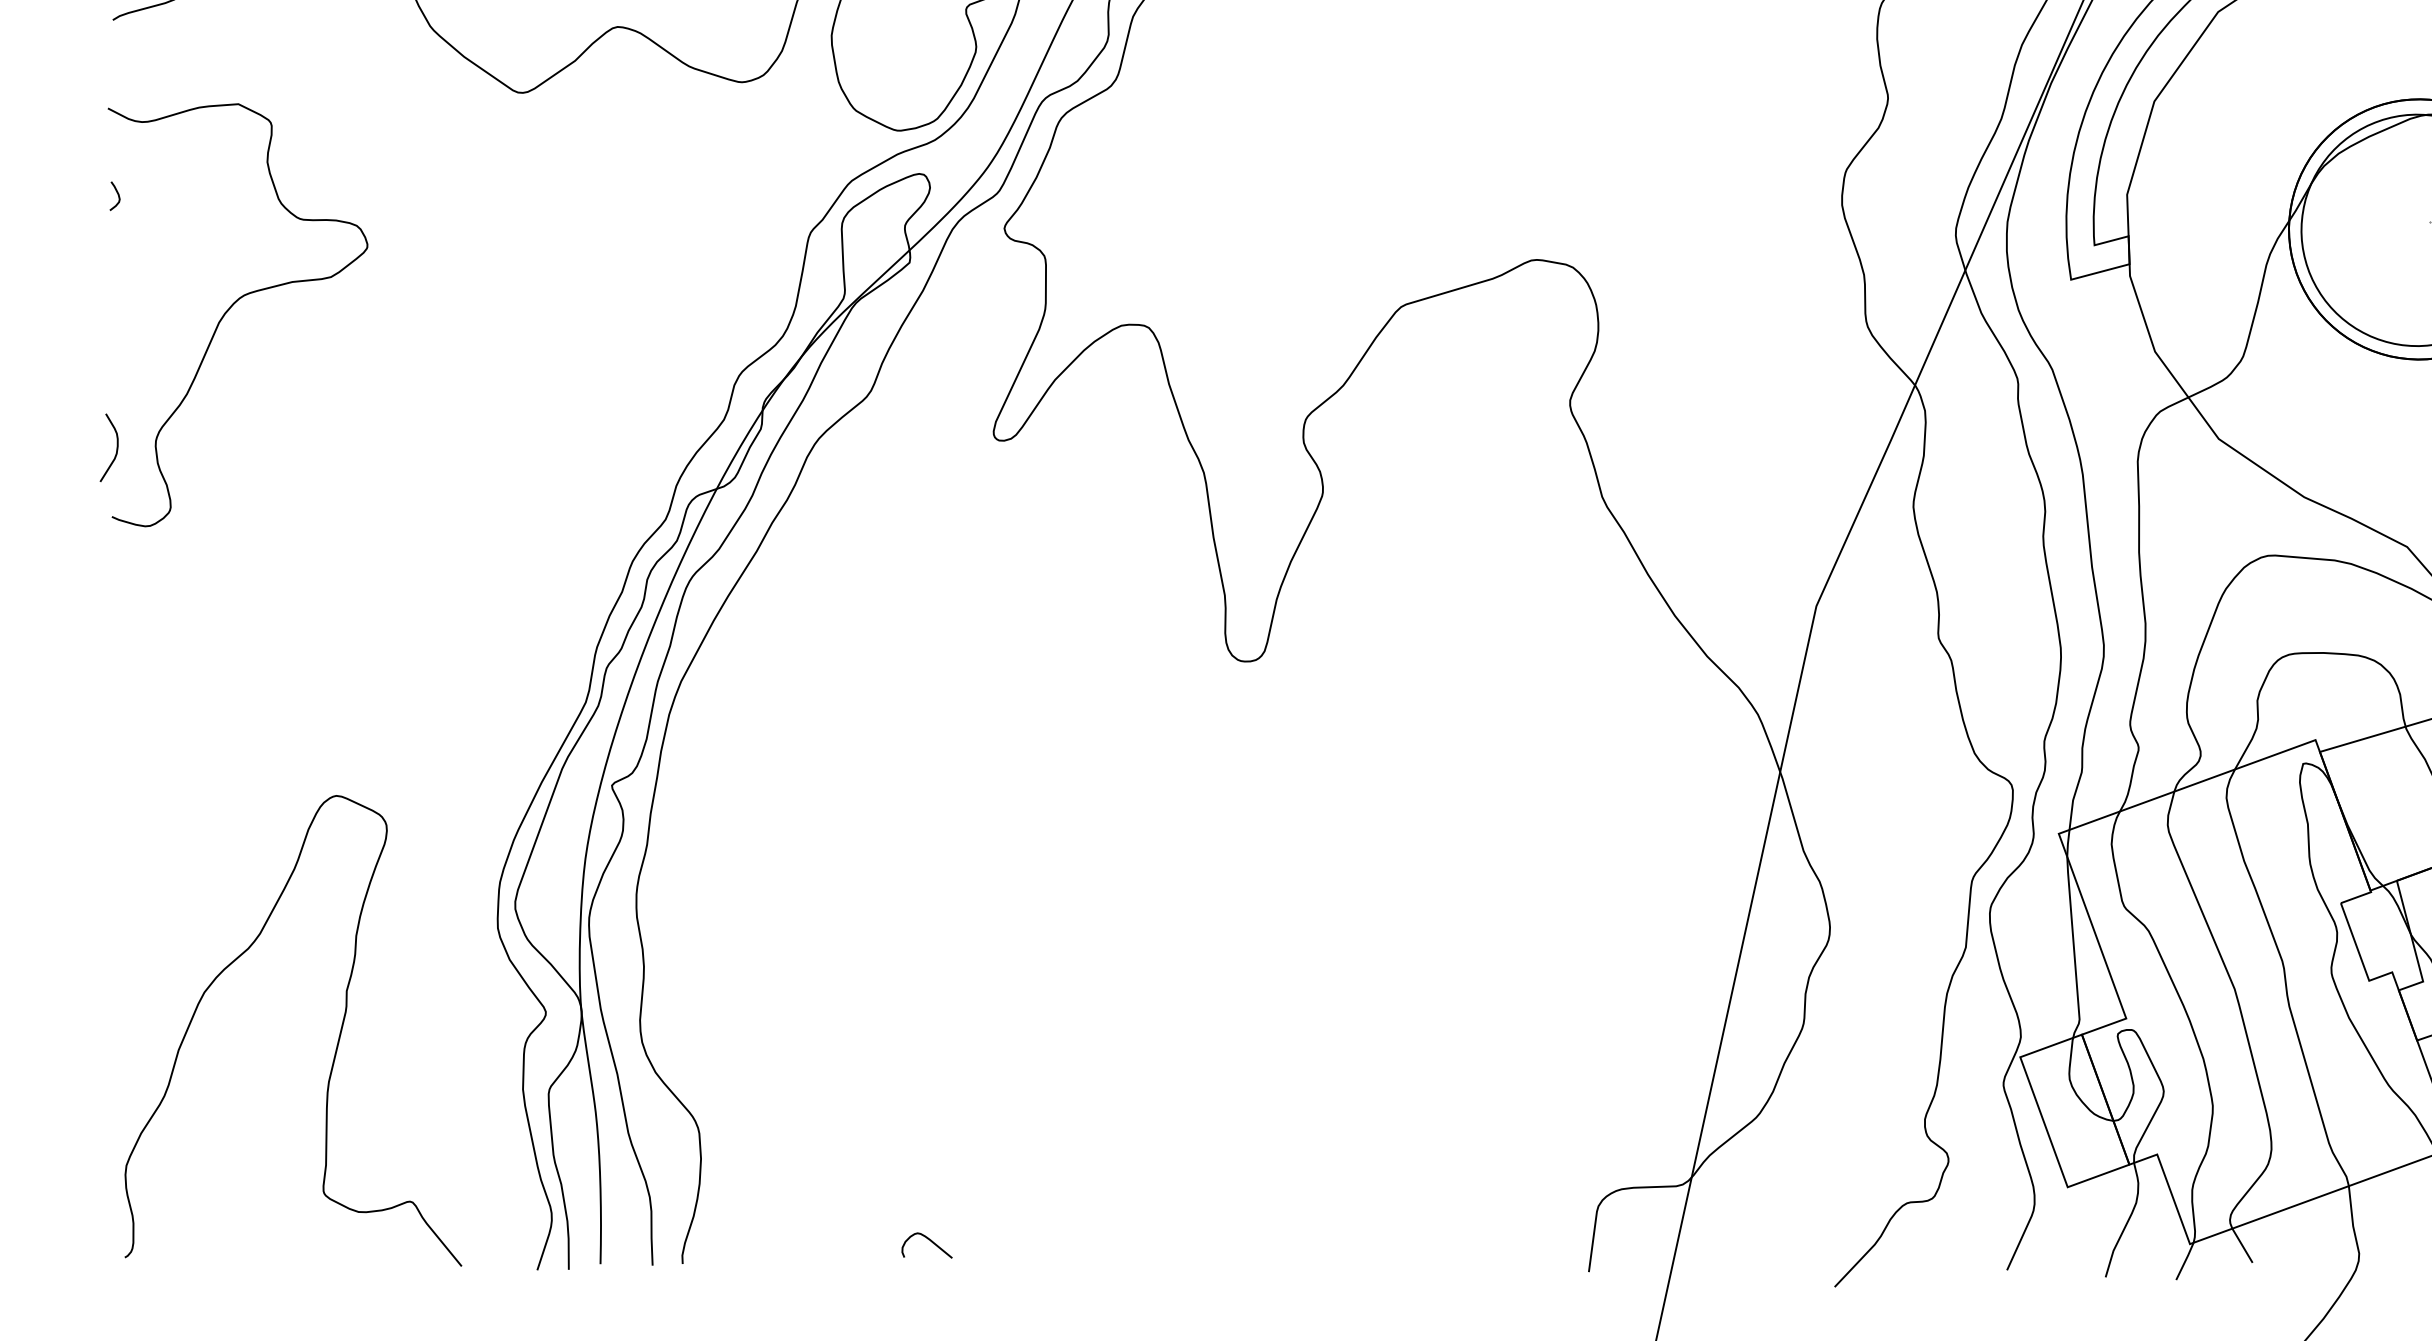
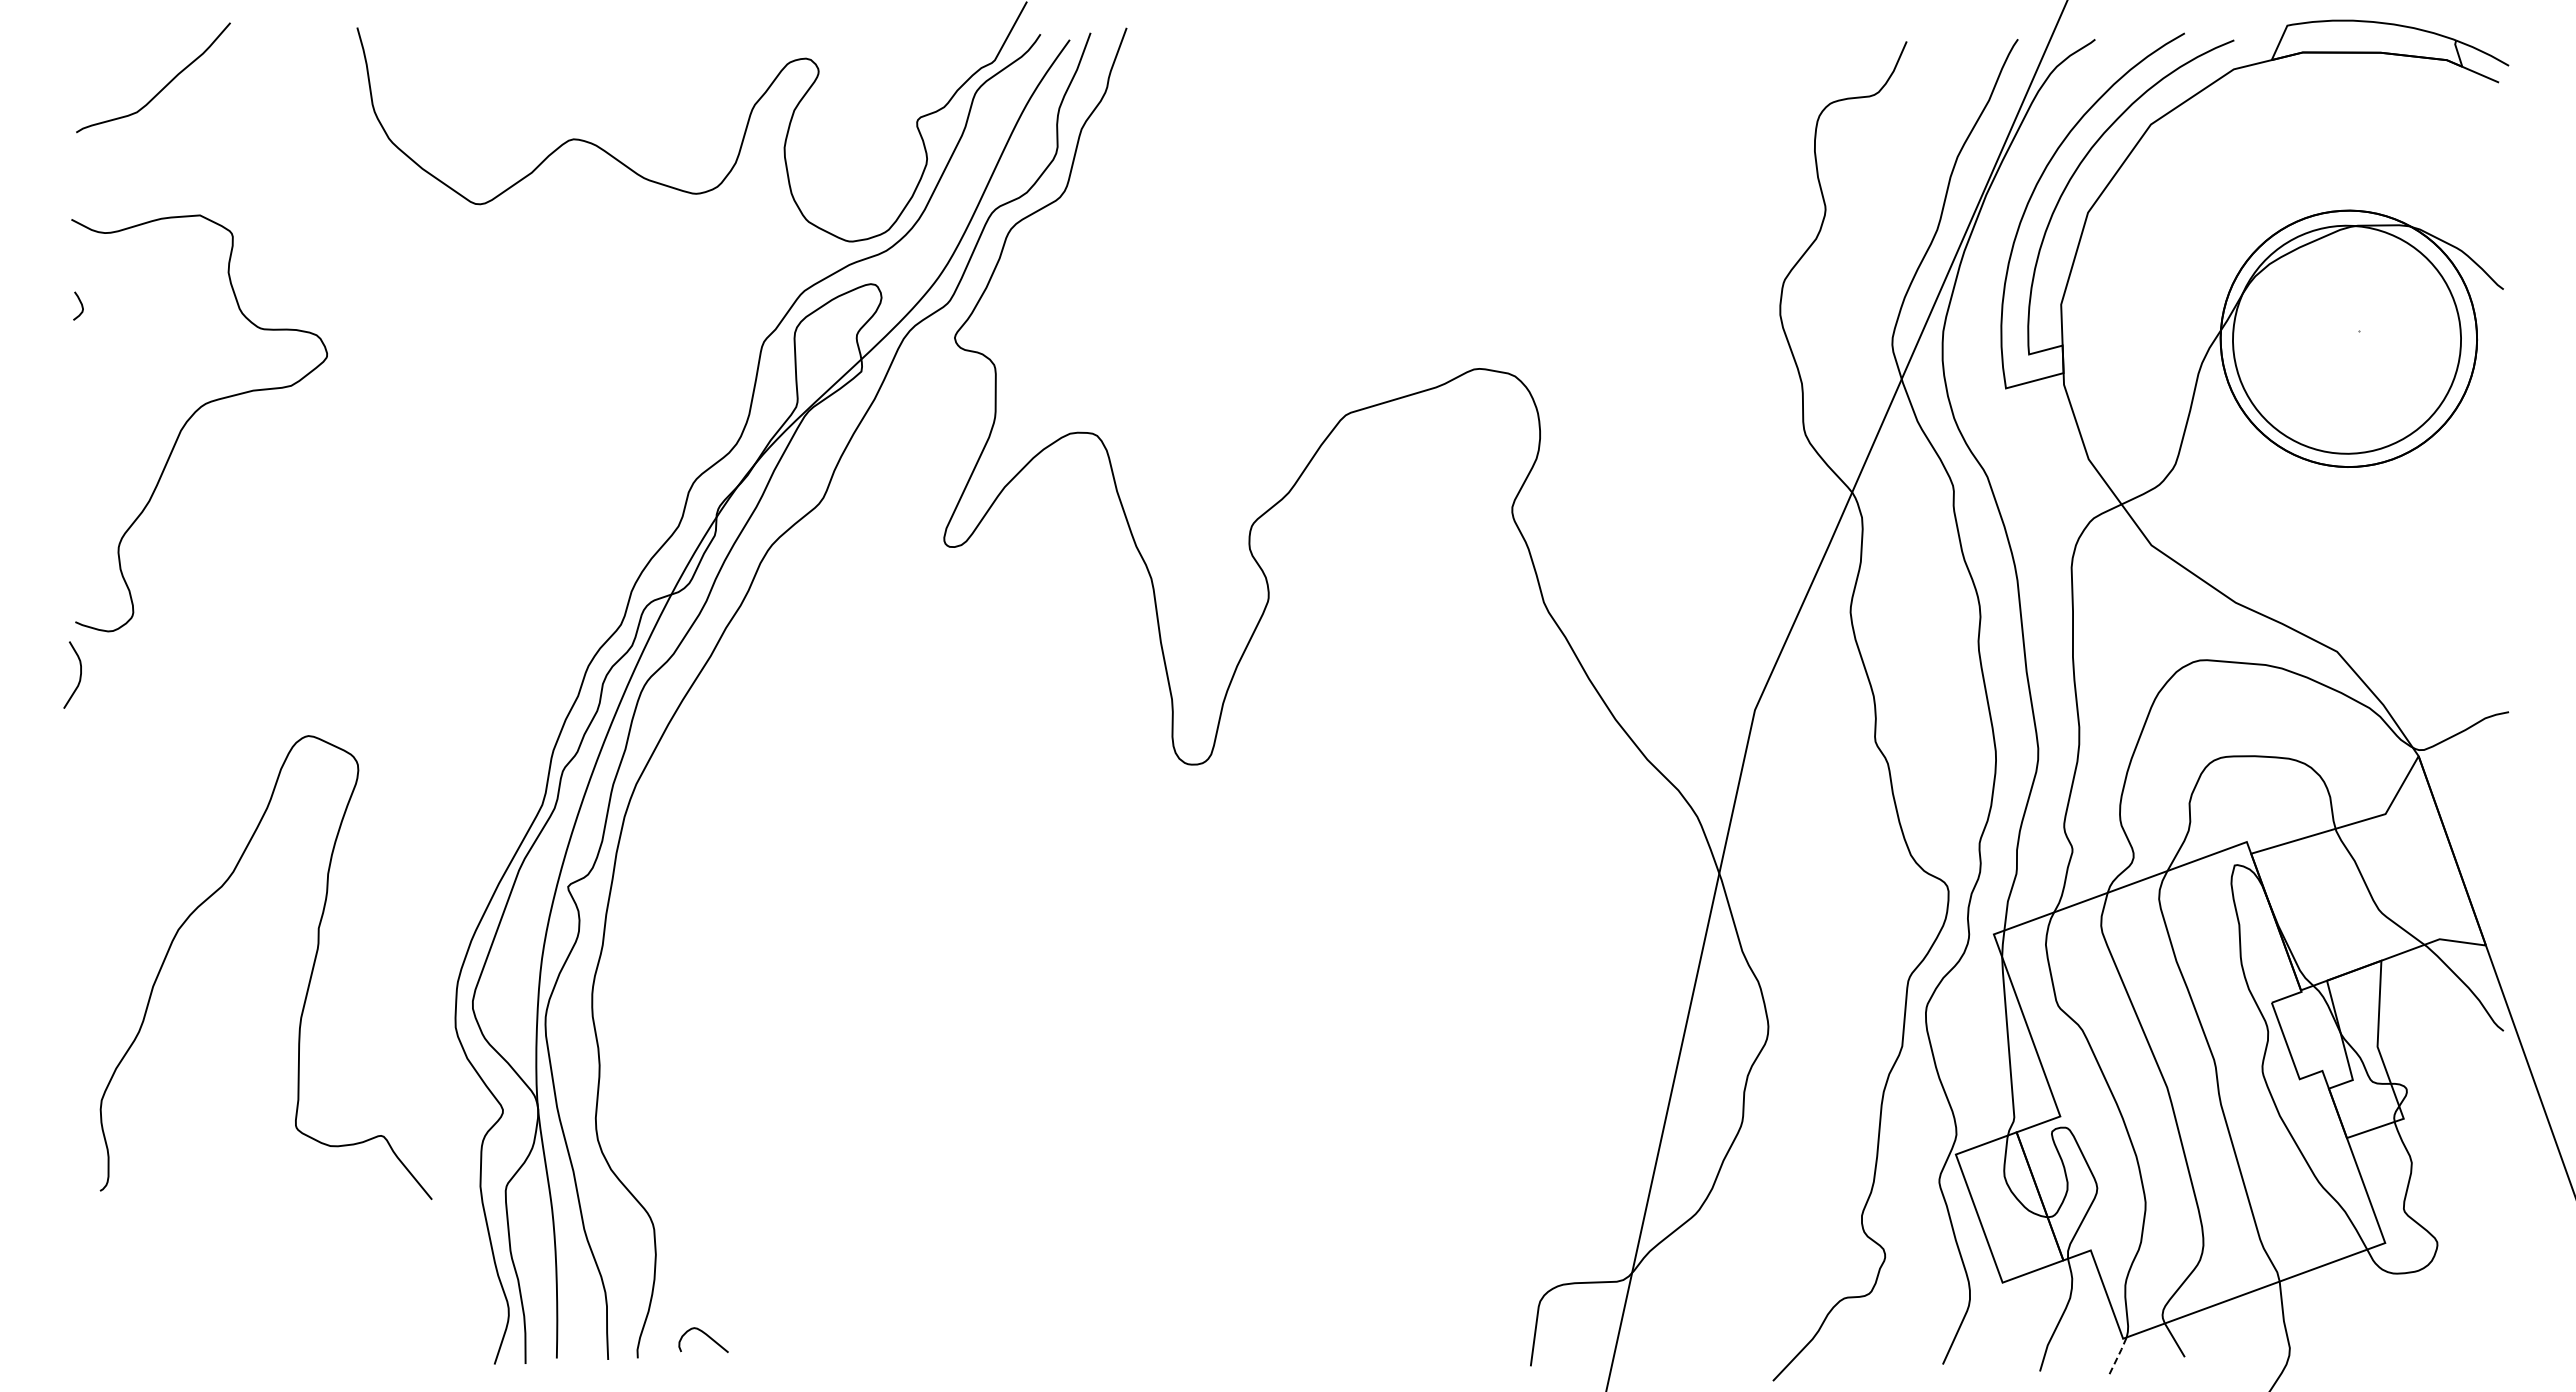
curve: (116, 448) -> (79, 675), moved
curve: (337, 1041) -> (309, 978), moved
curve: (929, 1240) -> (706, 1335), moved
line: (2185, 1261) -> (2118, 1355), solid -> dashed

